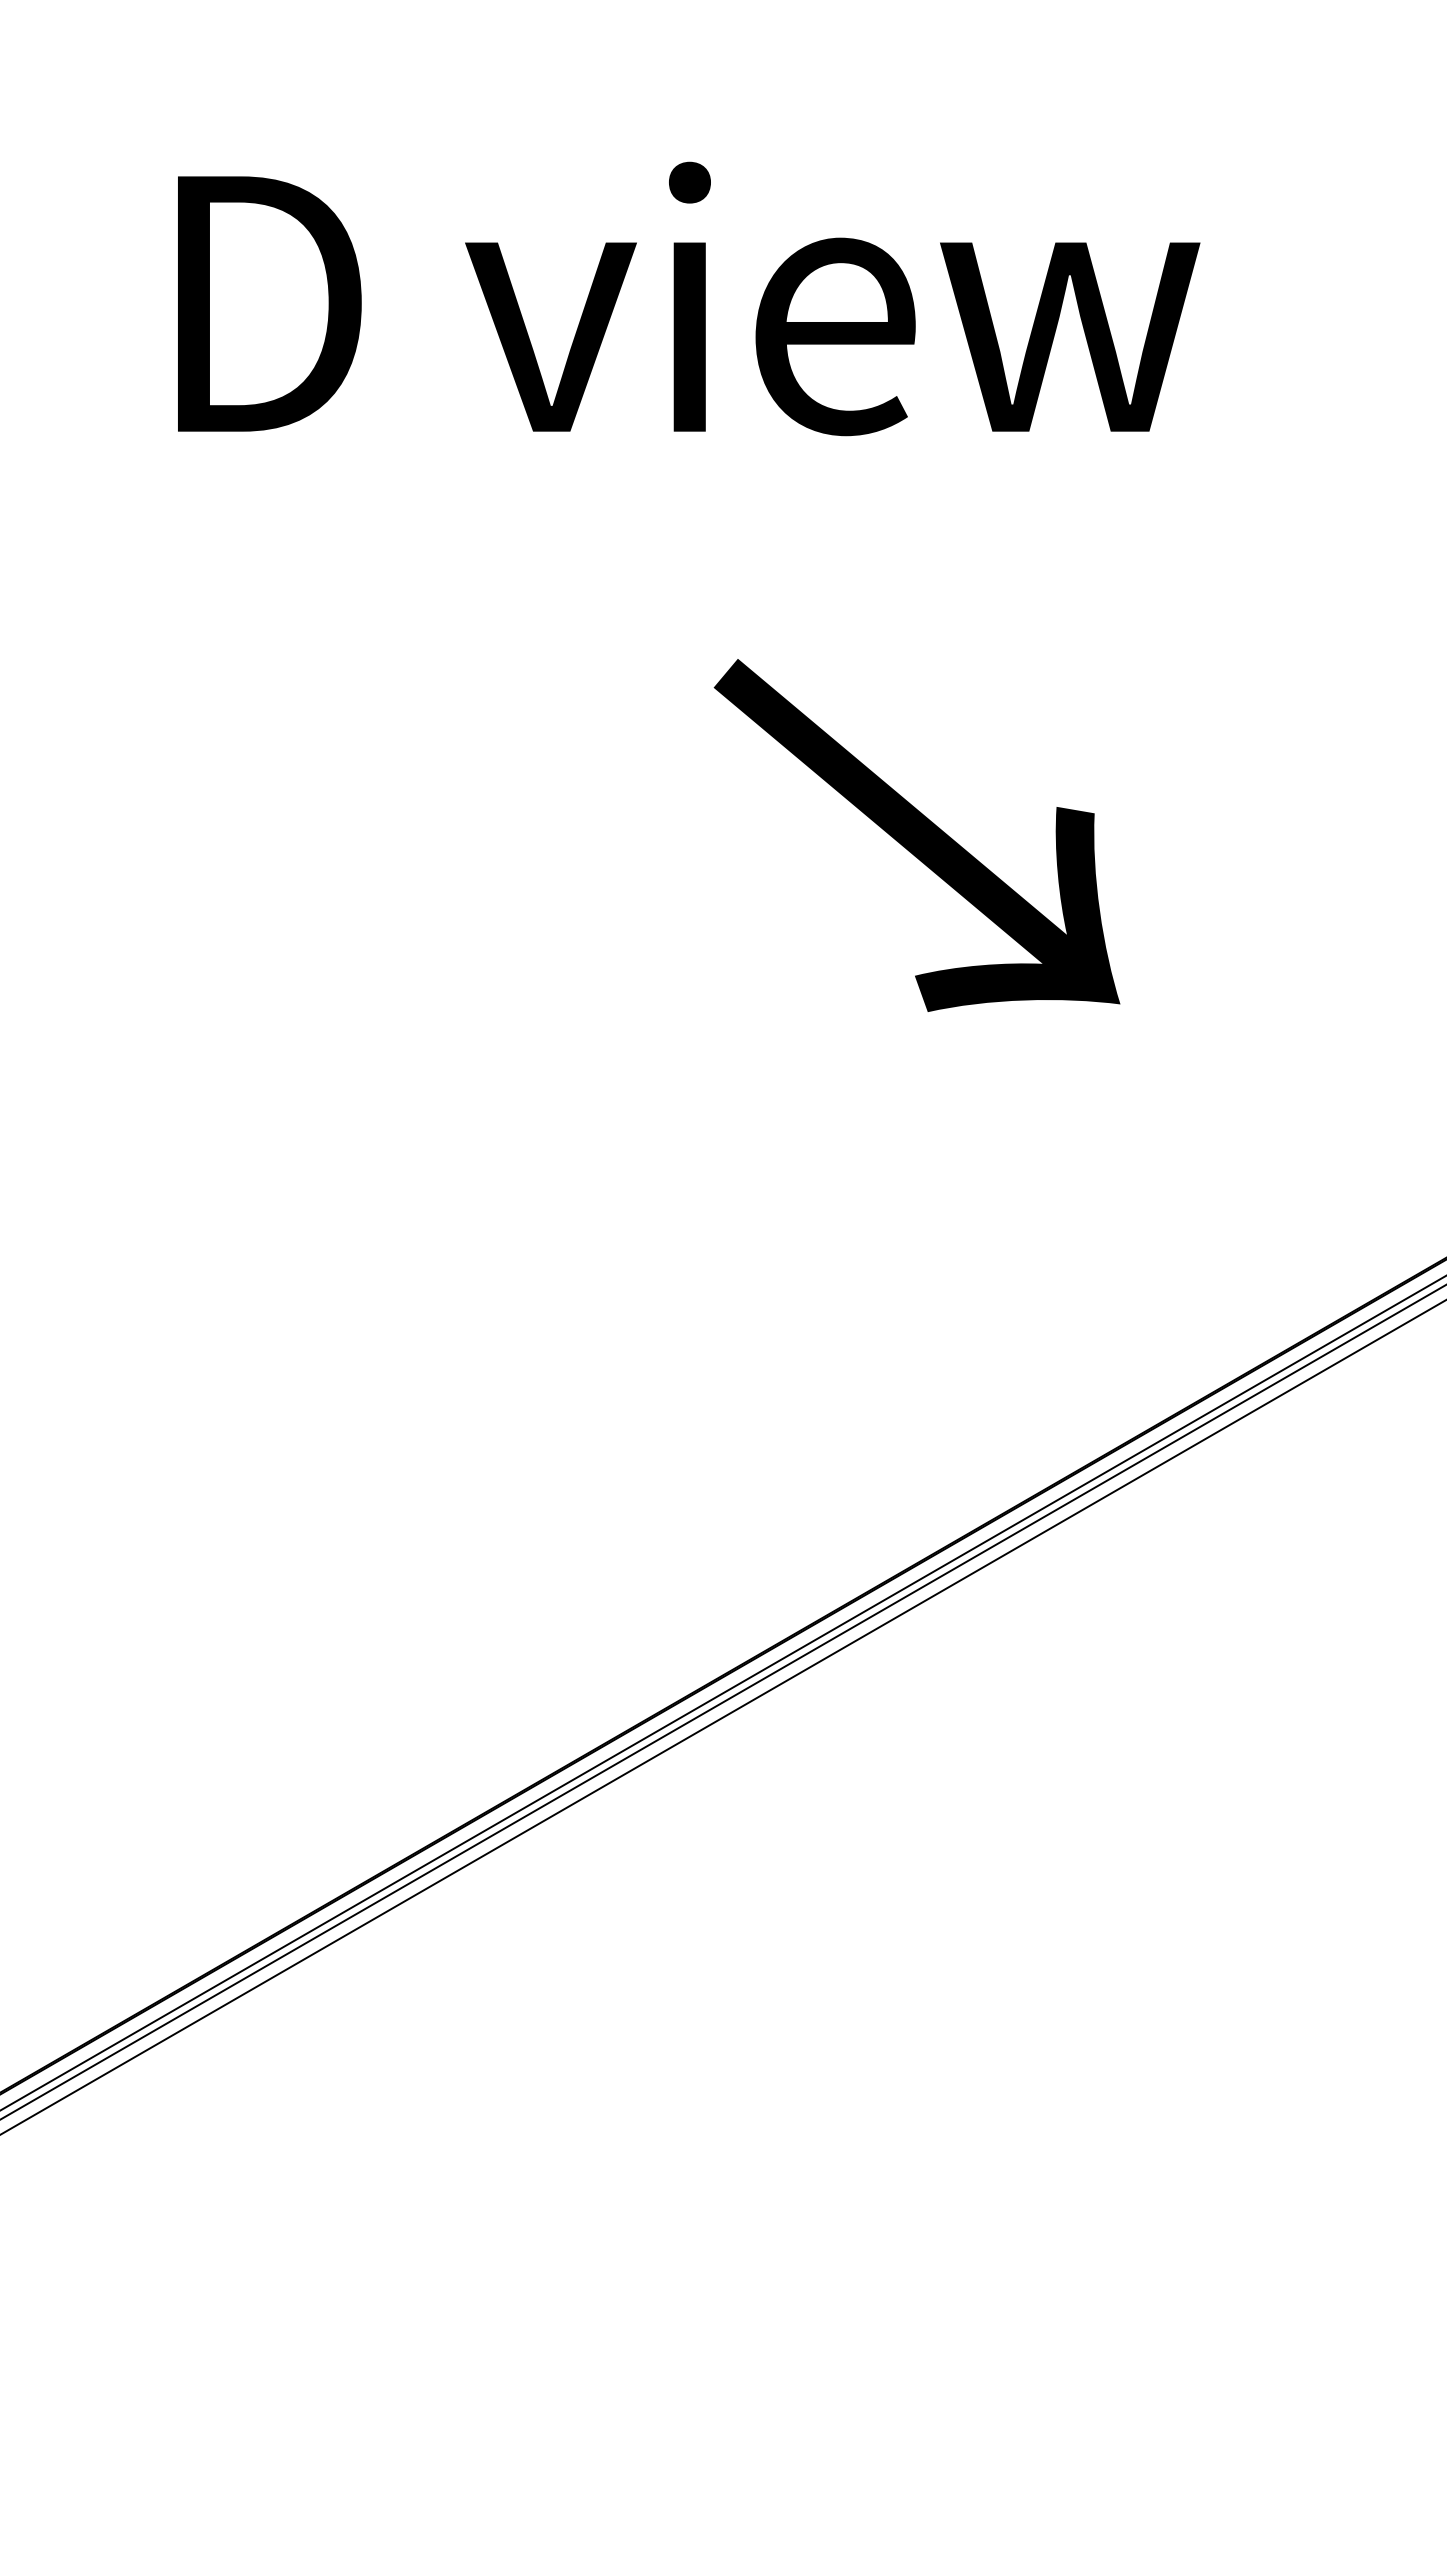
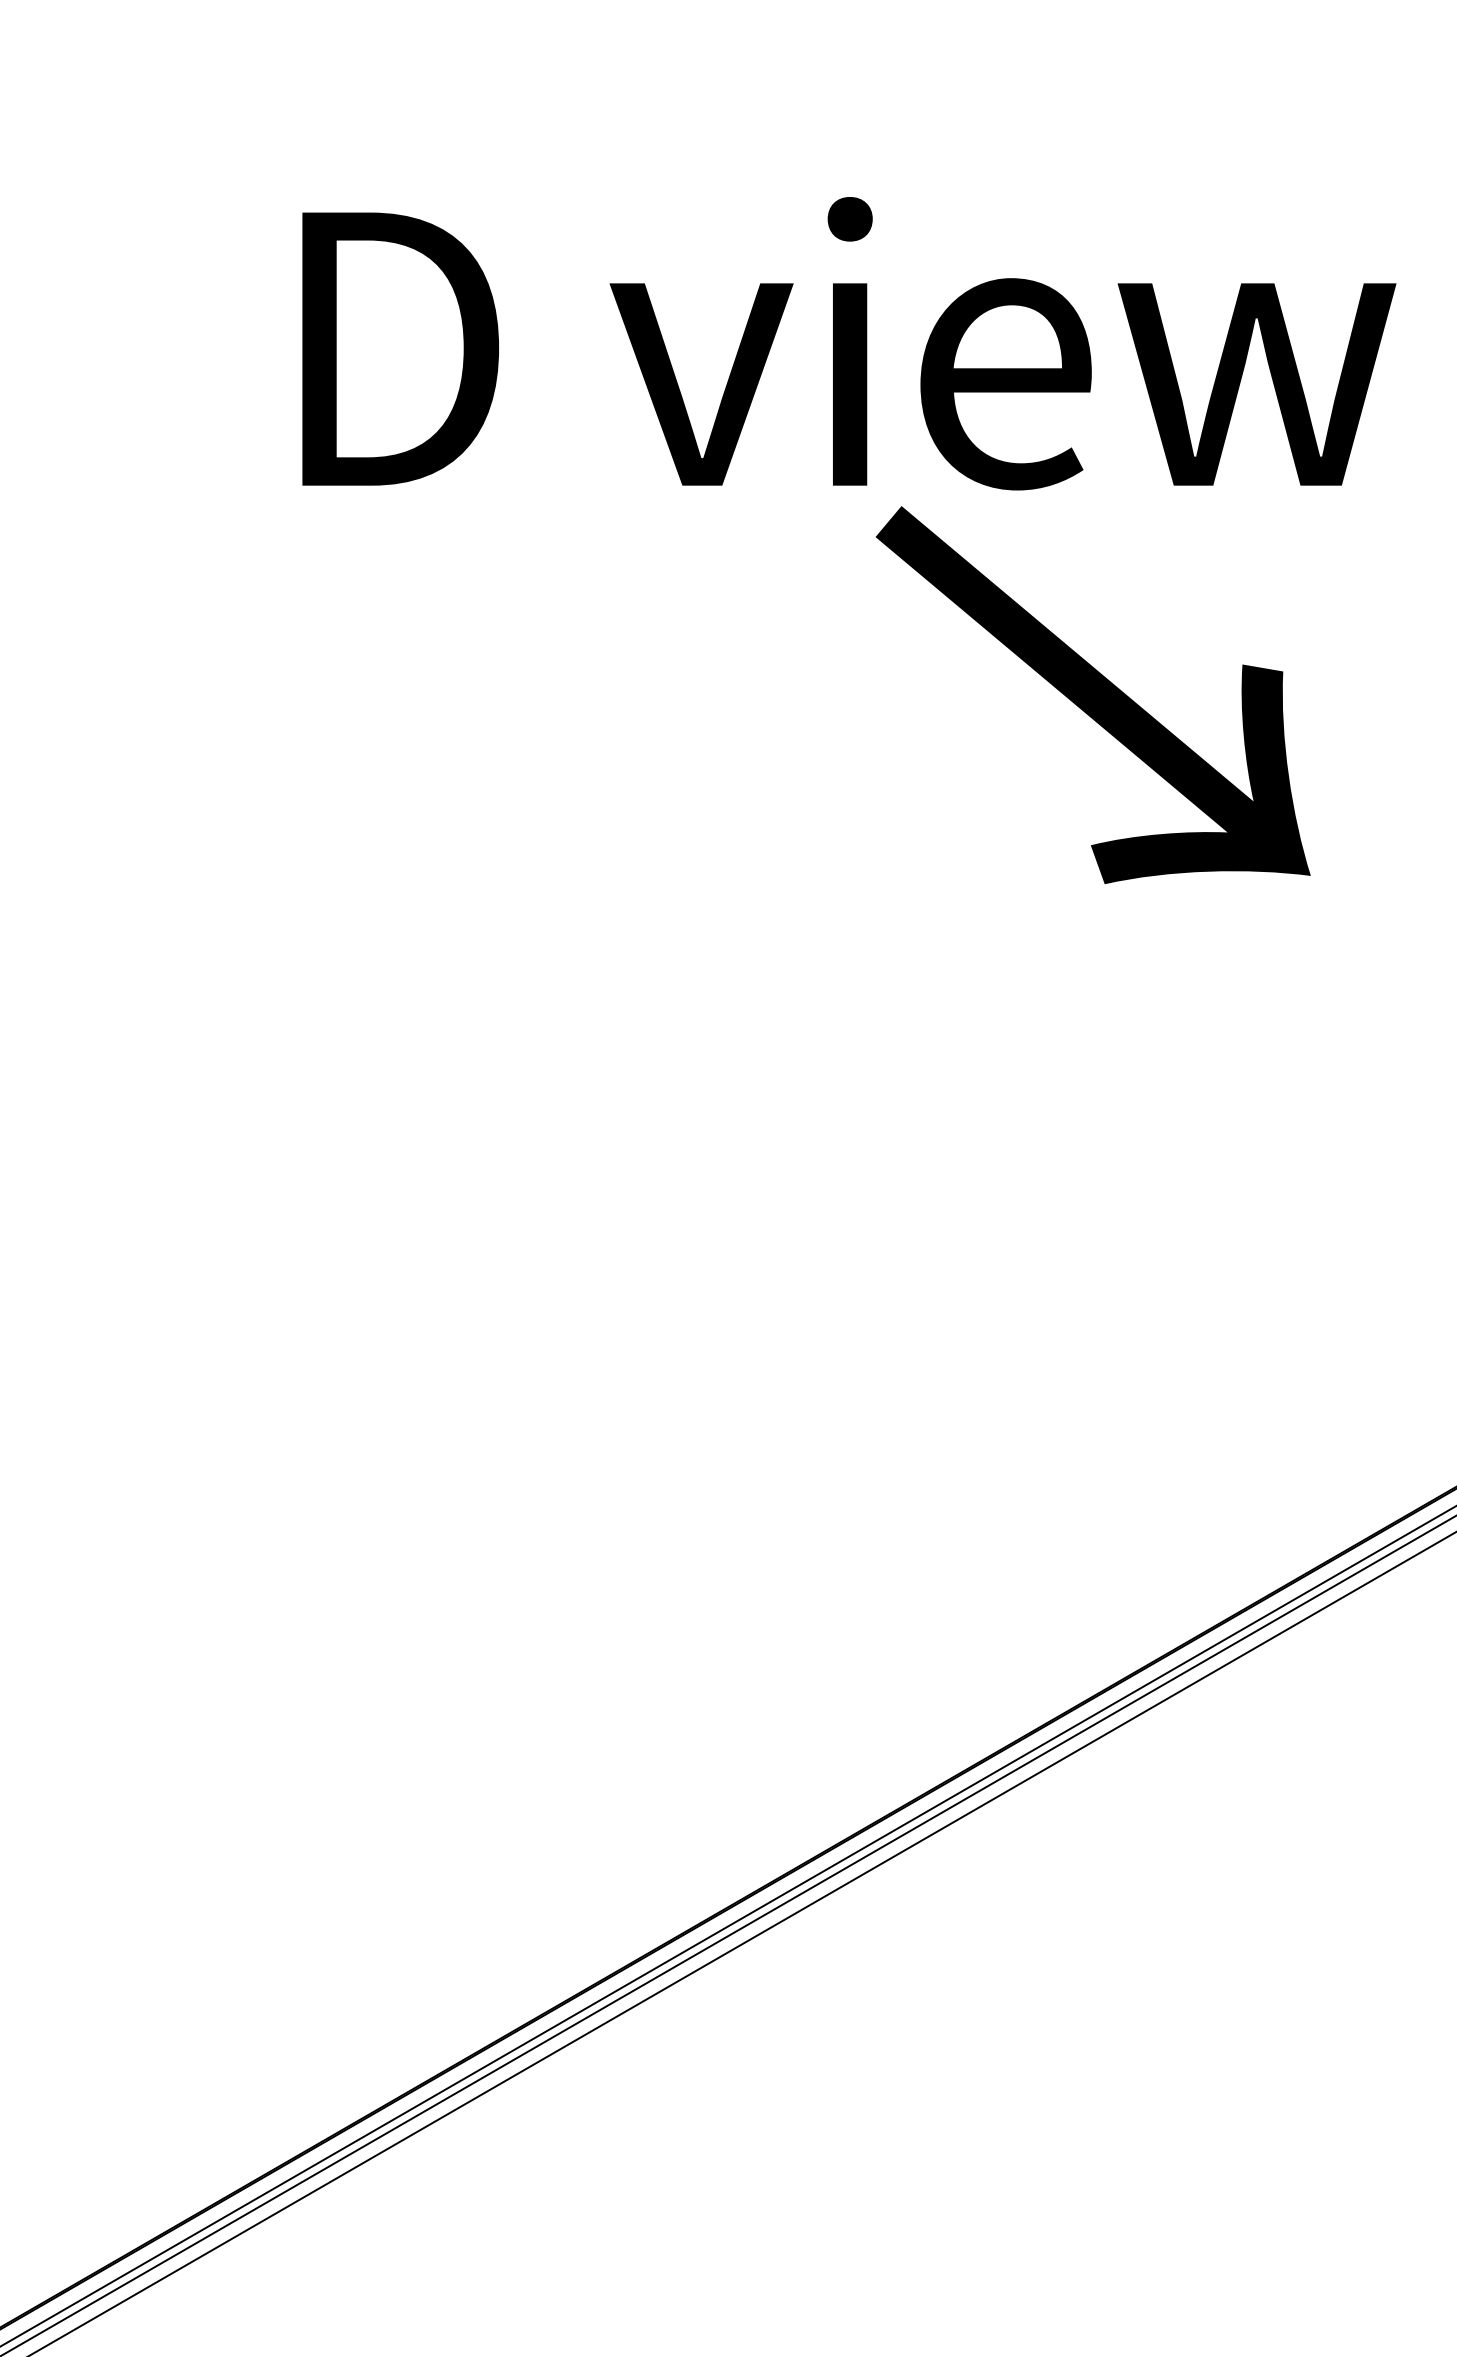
text: (916, 835) -> (1092, 695), moved

